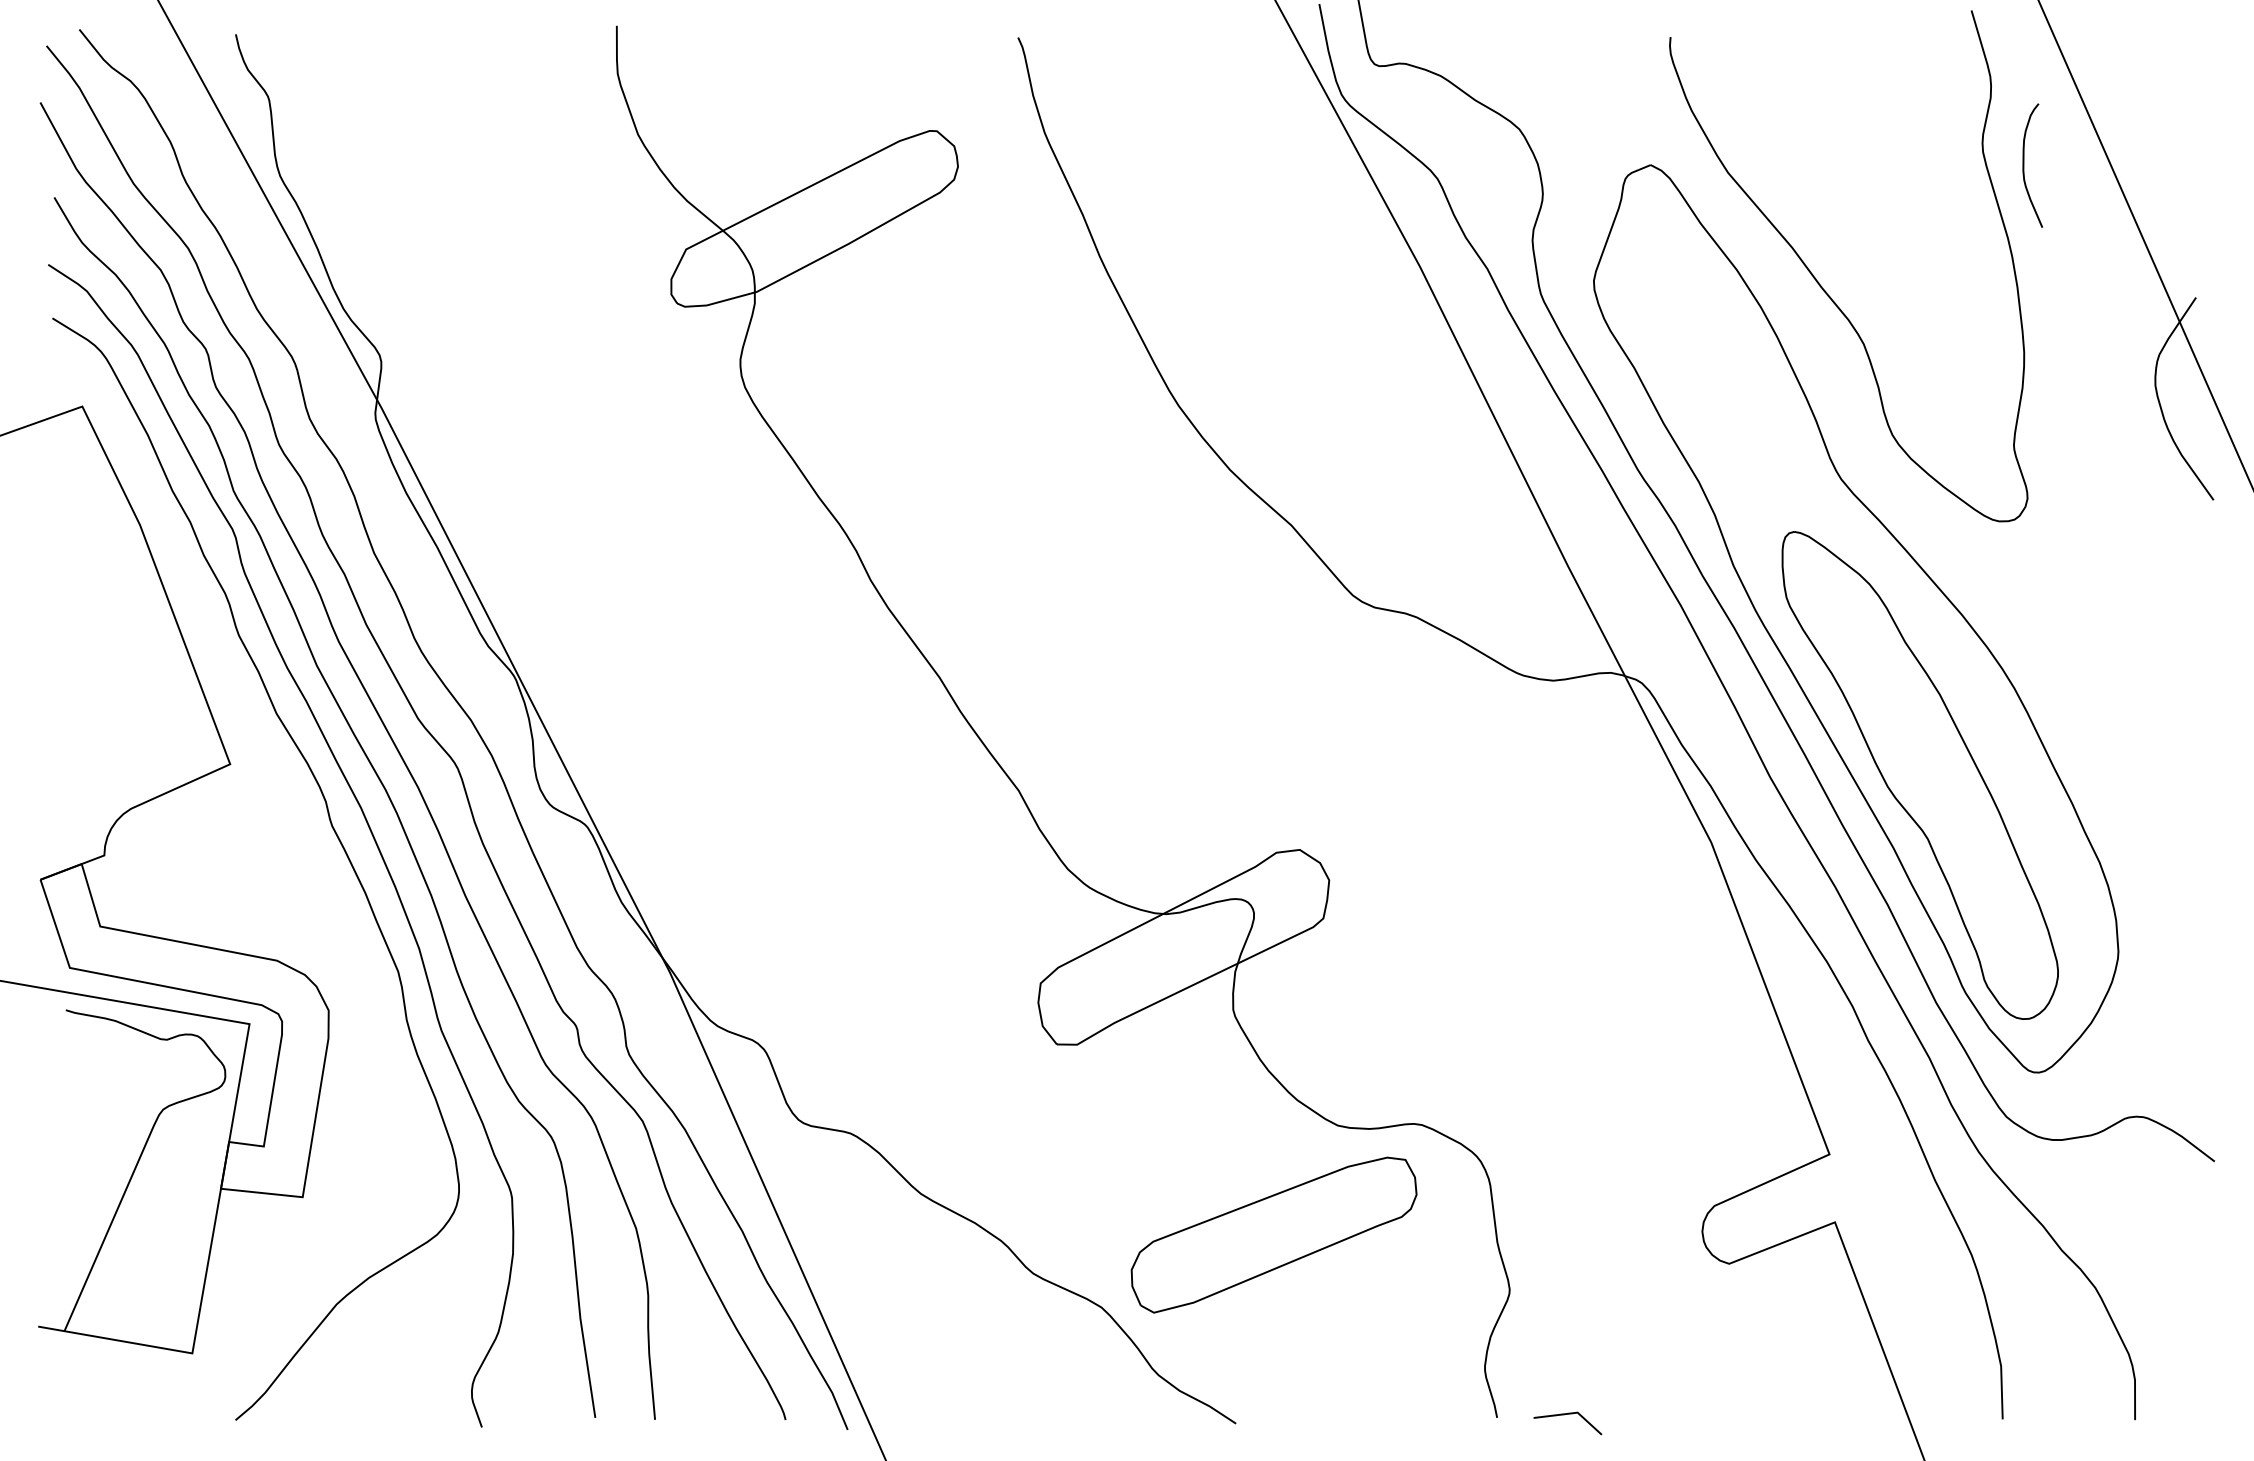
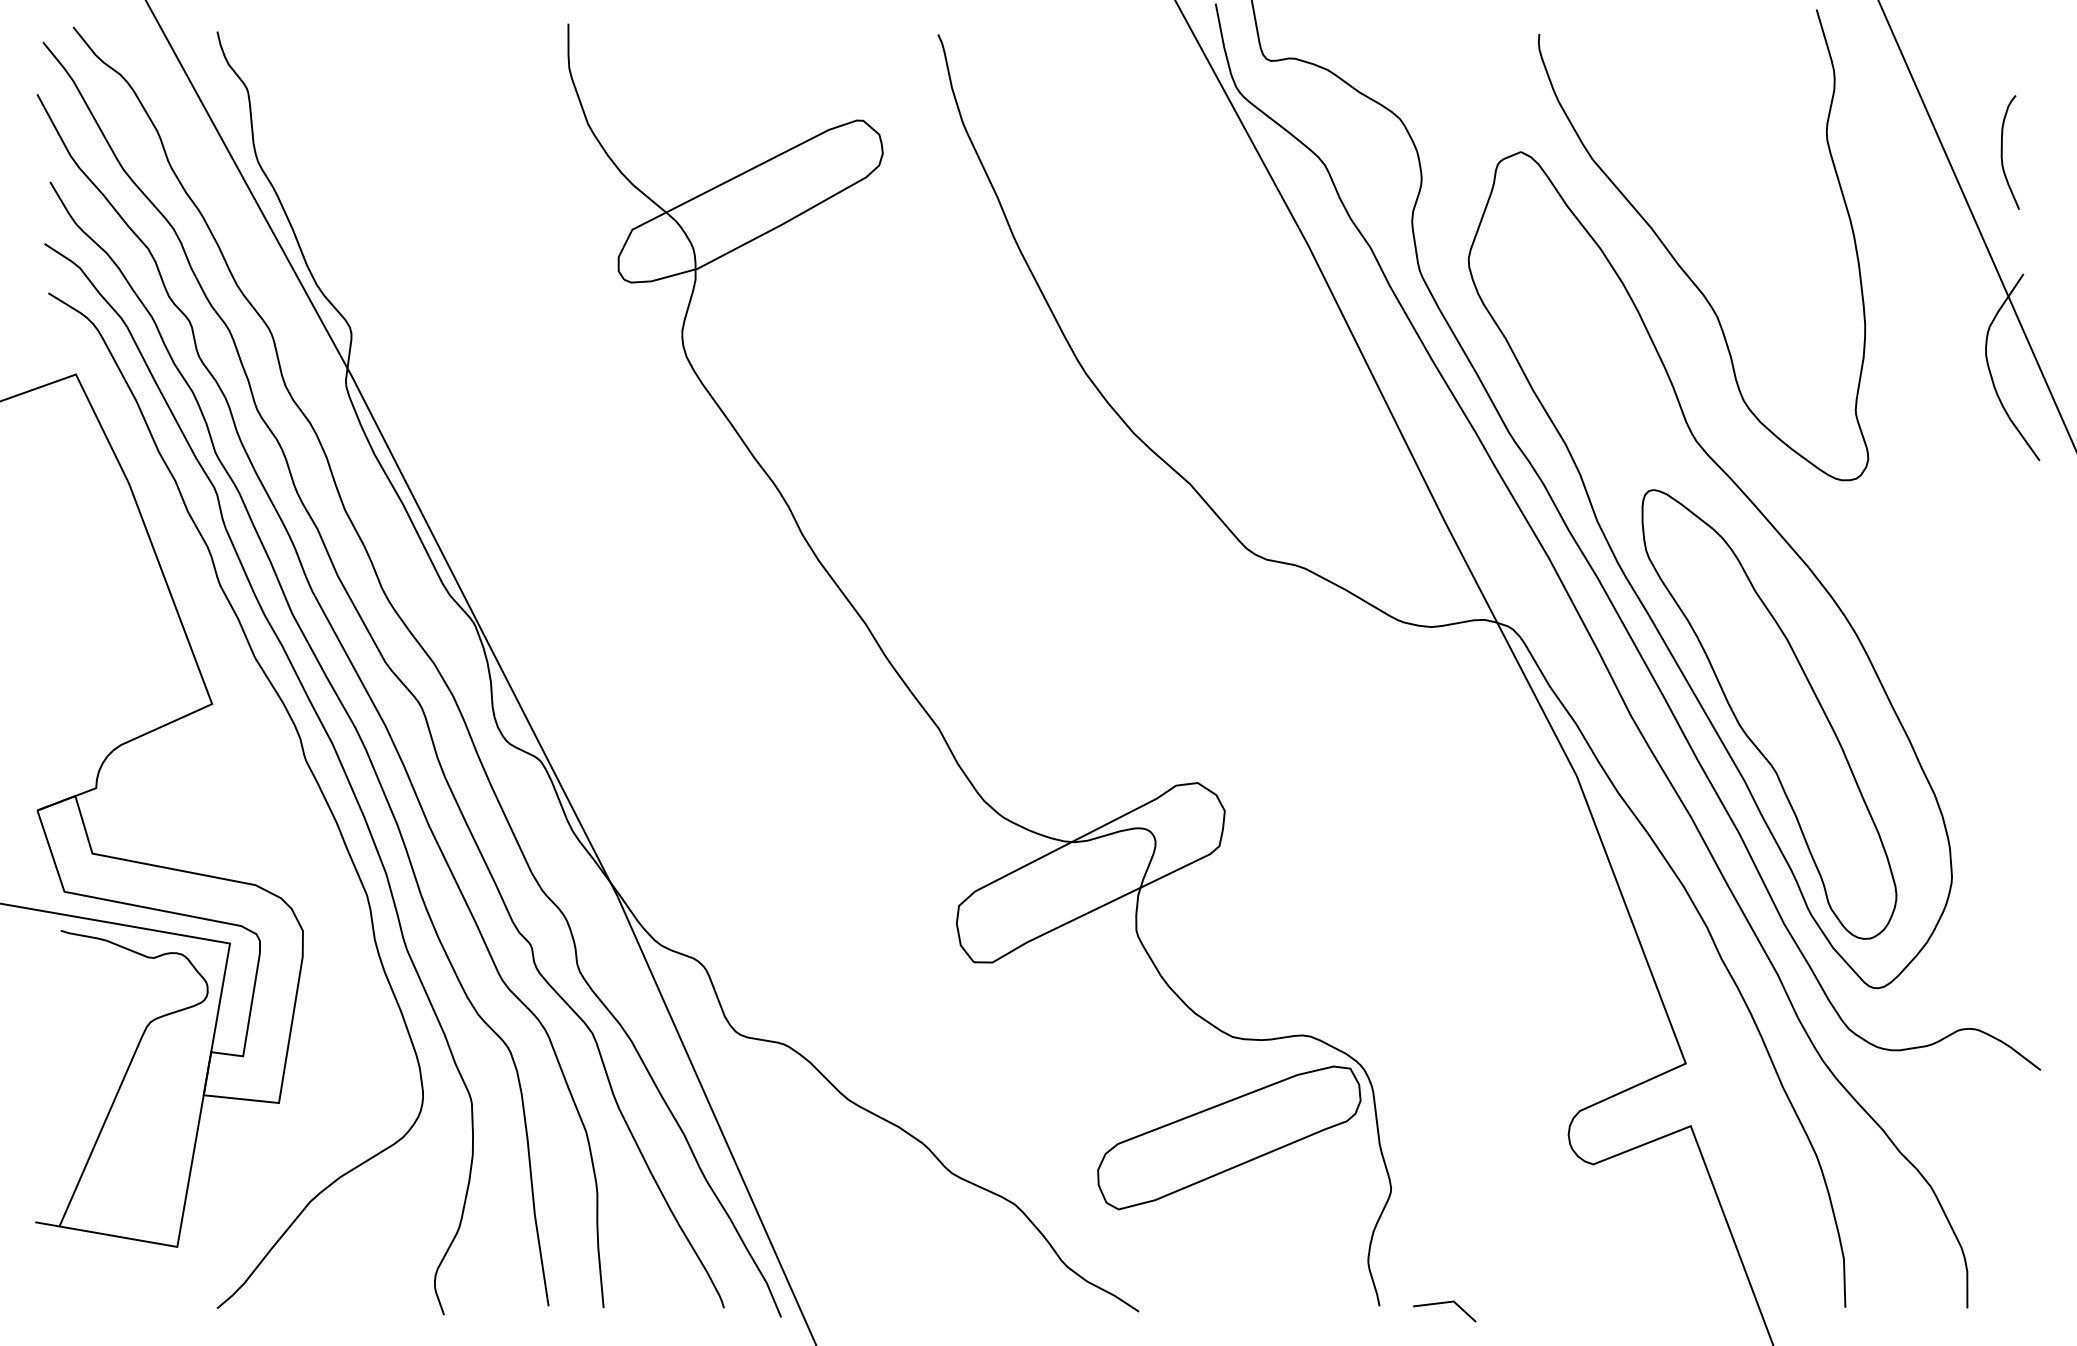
curve: (2024, 165) -> (2002, 152), moved
part: (1273, 1234) -> (1228, 1137), moved

